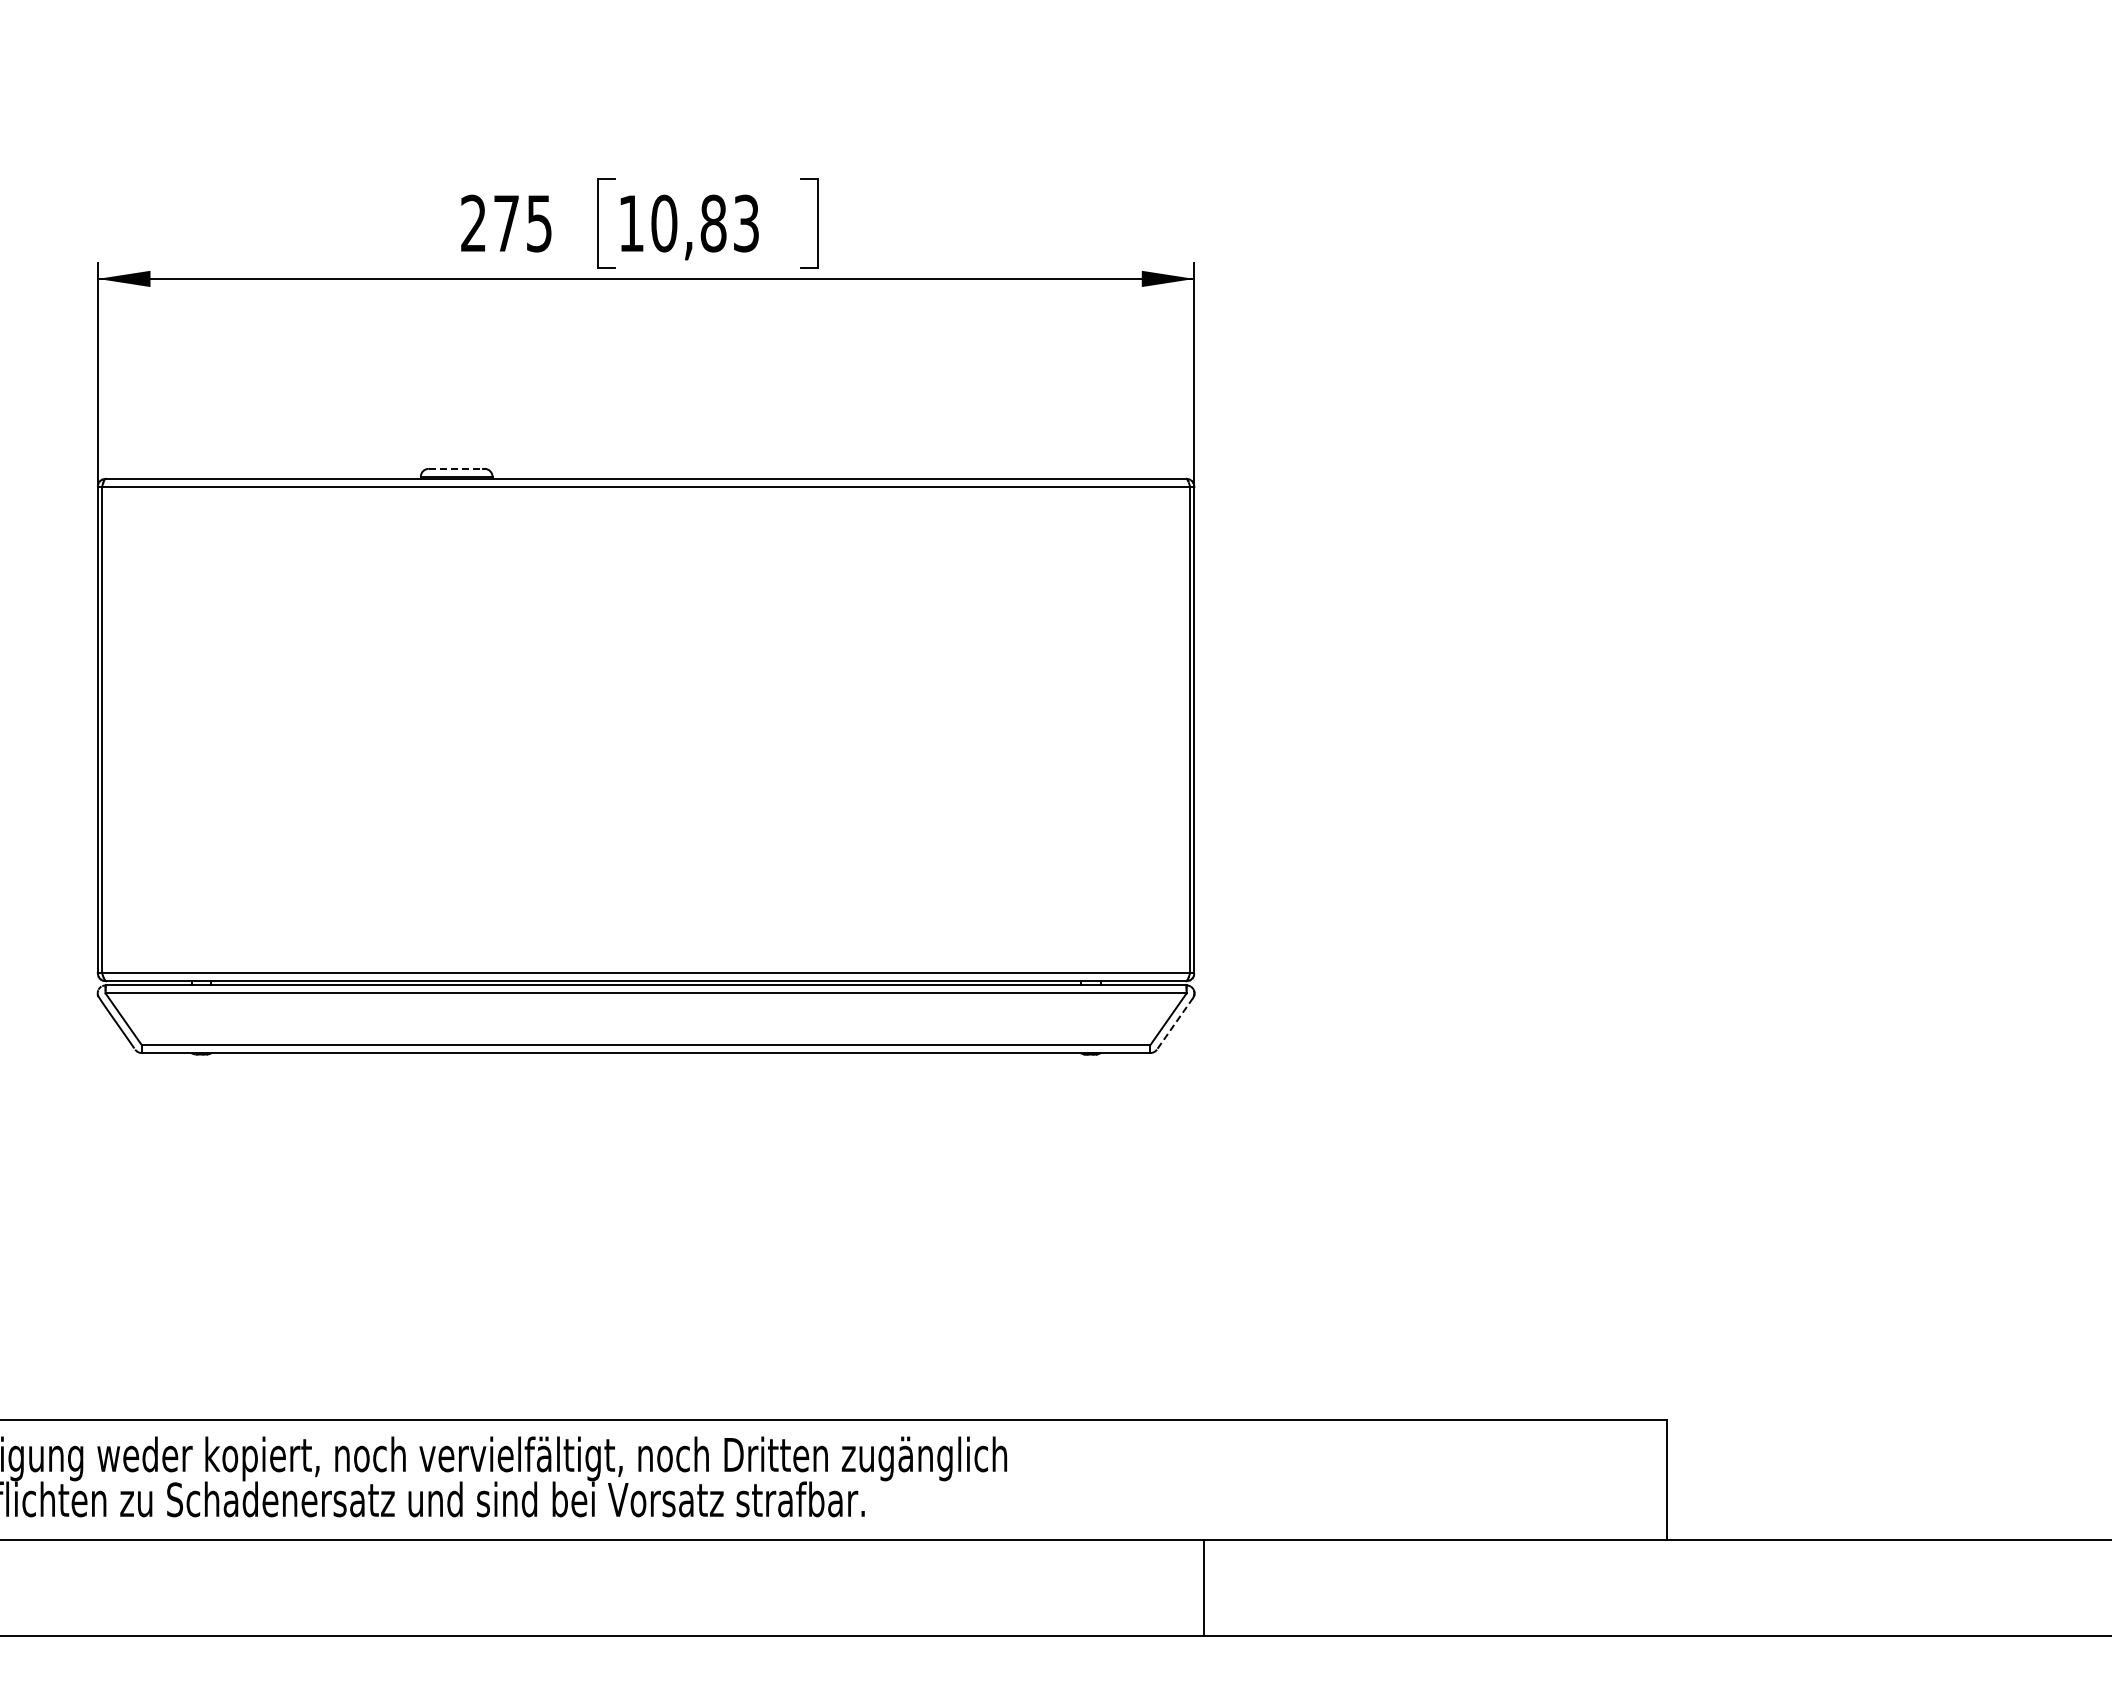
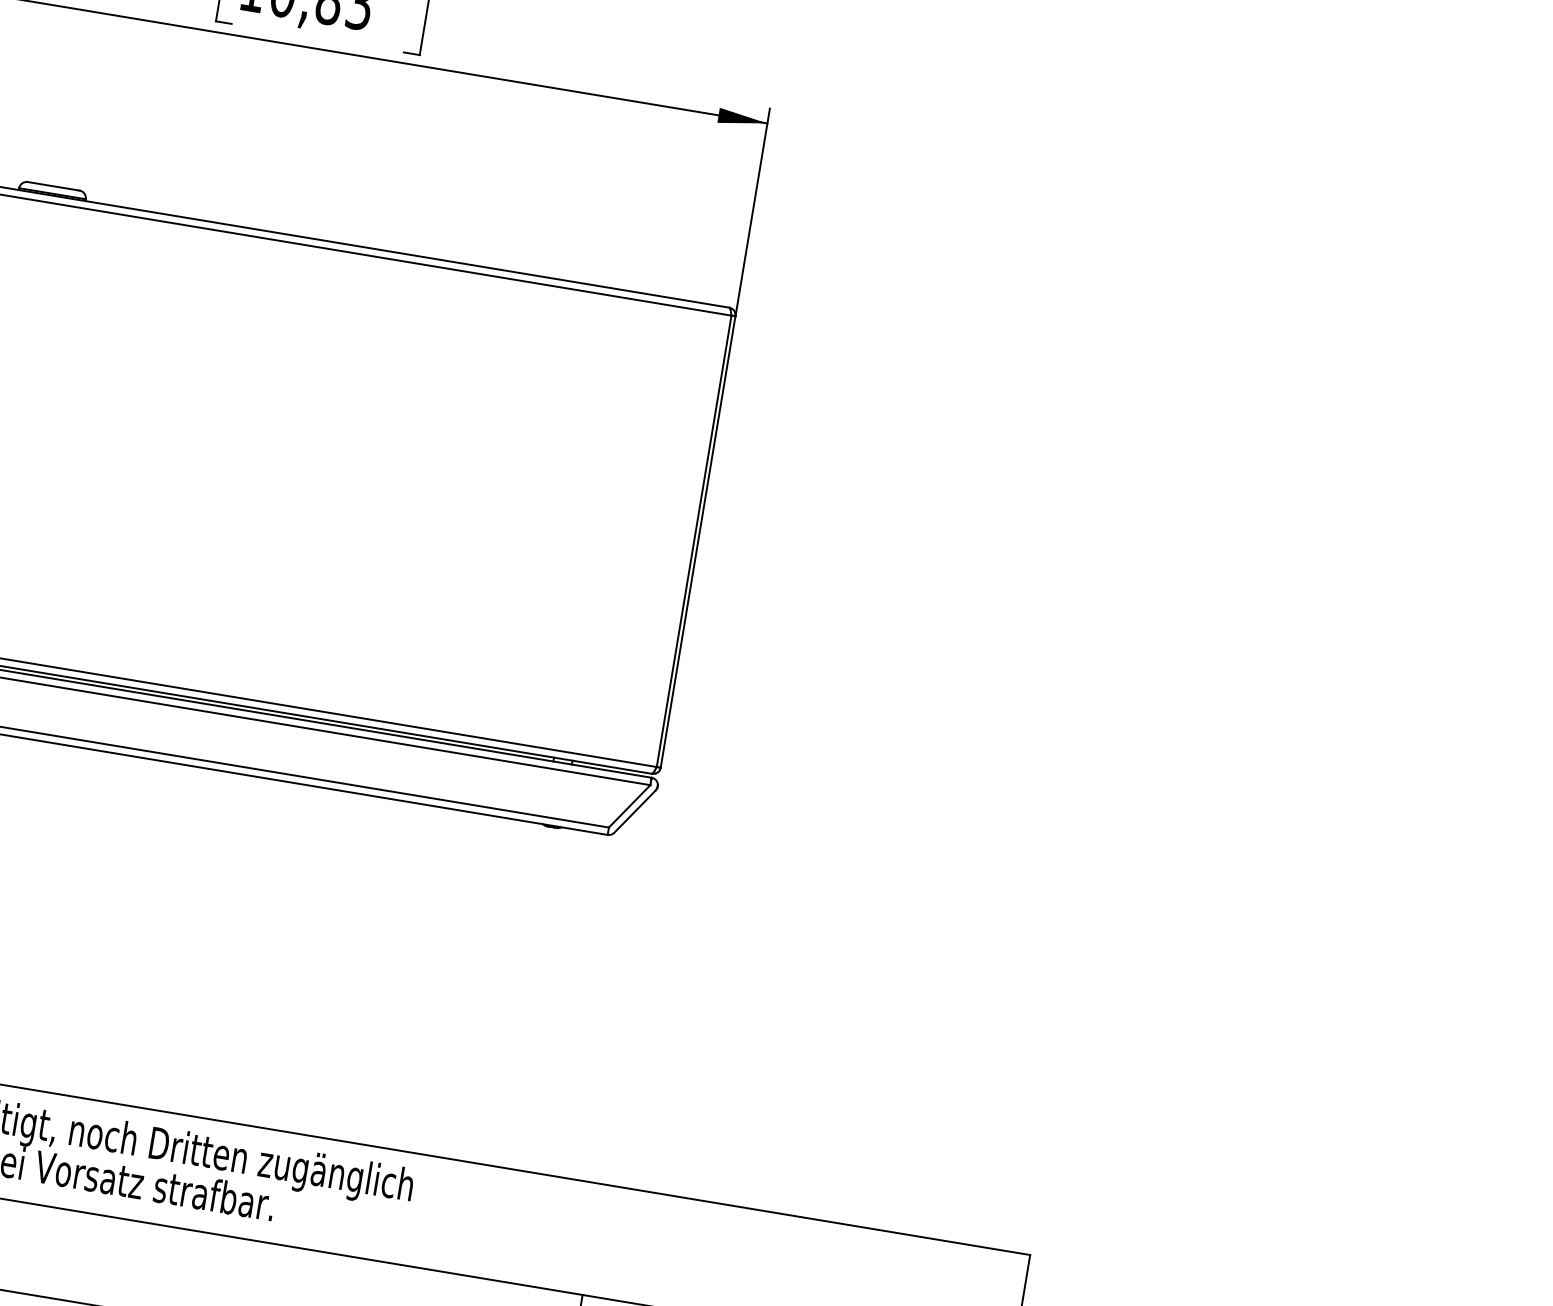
line: (456, 468) -> (53, 185), dashed -> solid
line: (1175, 1023) -> (635, 811), dashed -> solid

